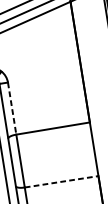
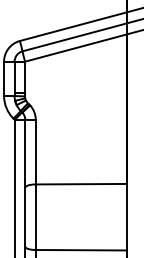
line: (11, 108) -> (35, 152), dashed -> solid
line: (61, 182) -> (81, 250), dashed -> solid

